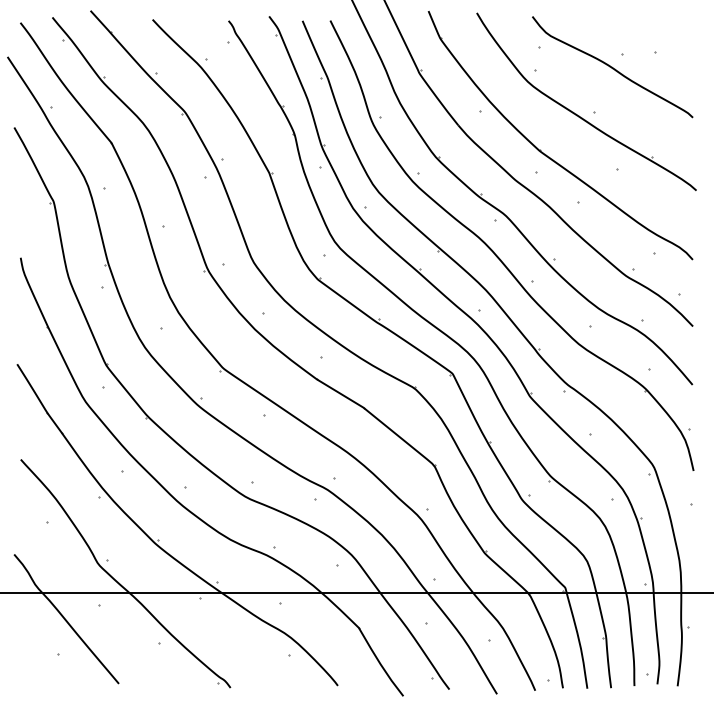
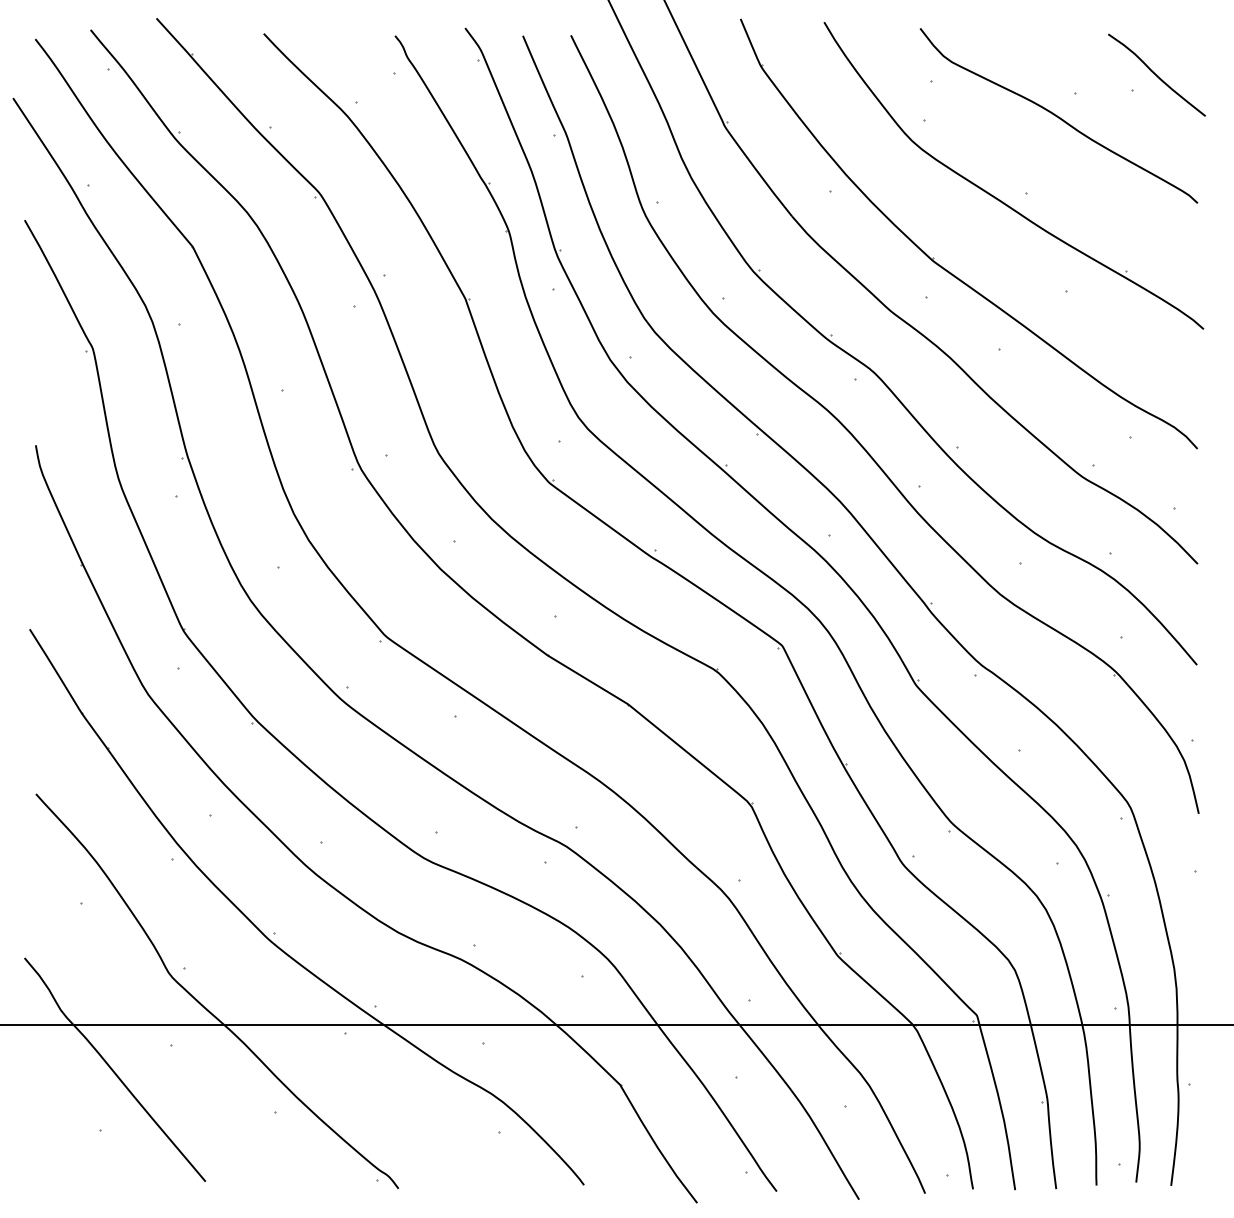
curve: (669, 43) -> (1157, 74), added

